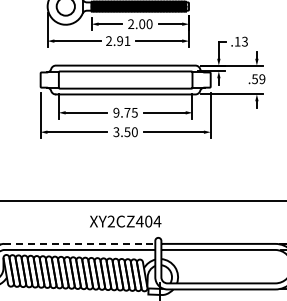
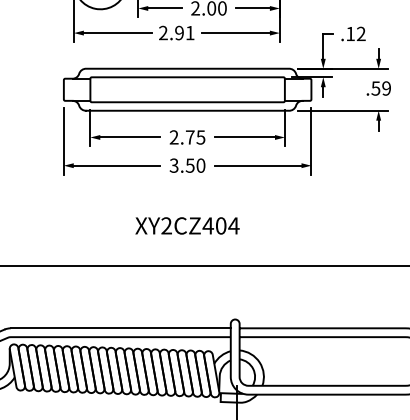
text: (244, 42) -> (360, 35), .13 -> .12
text: (116, 112) -> (174, 137), 9.75 -> 2.75
text: (125, 221) -> (187, 225), moved
line: (79, 243) -> (120, 327), dashed -> solid

